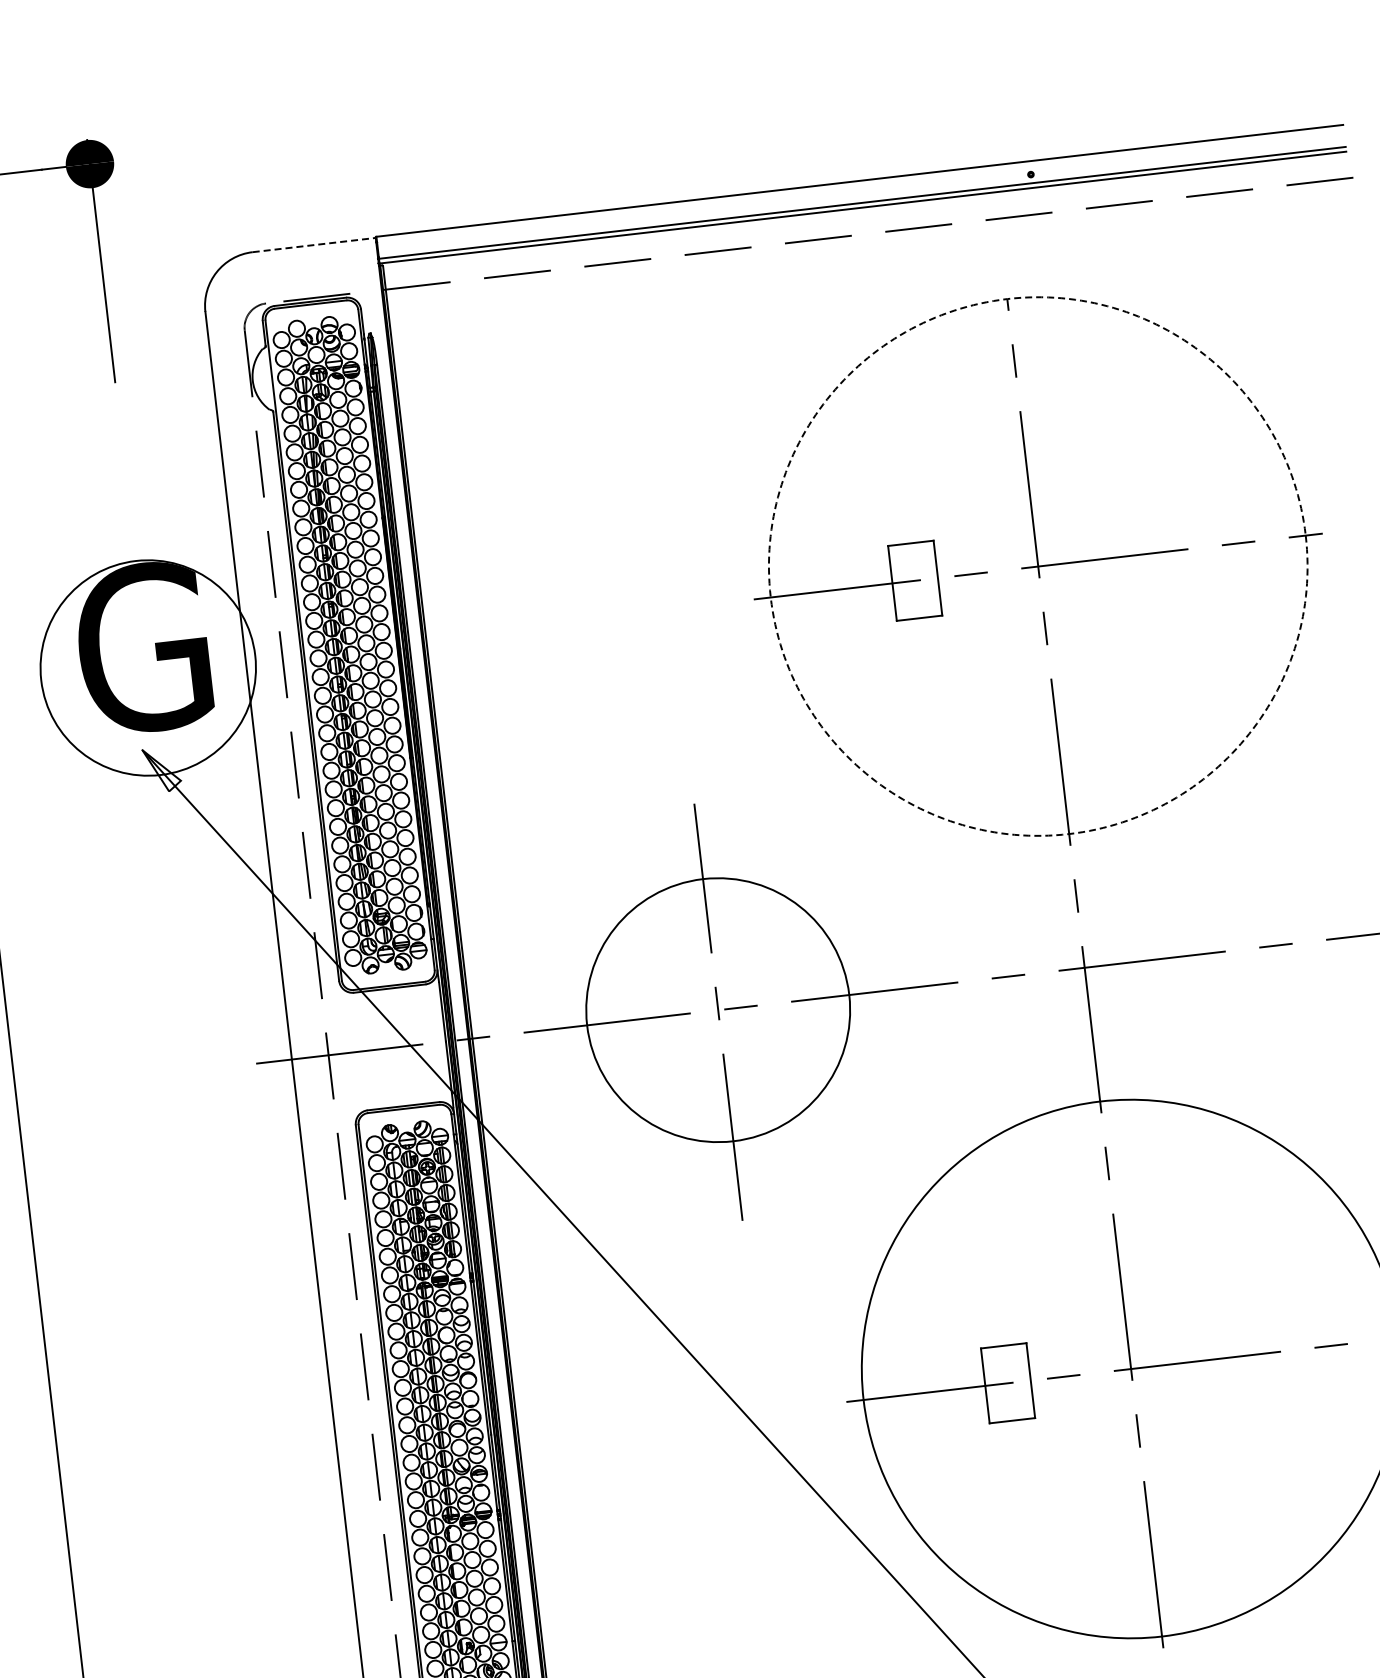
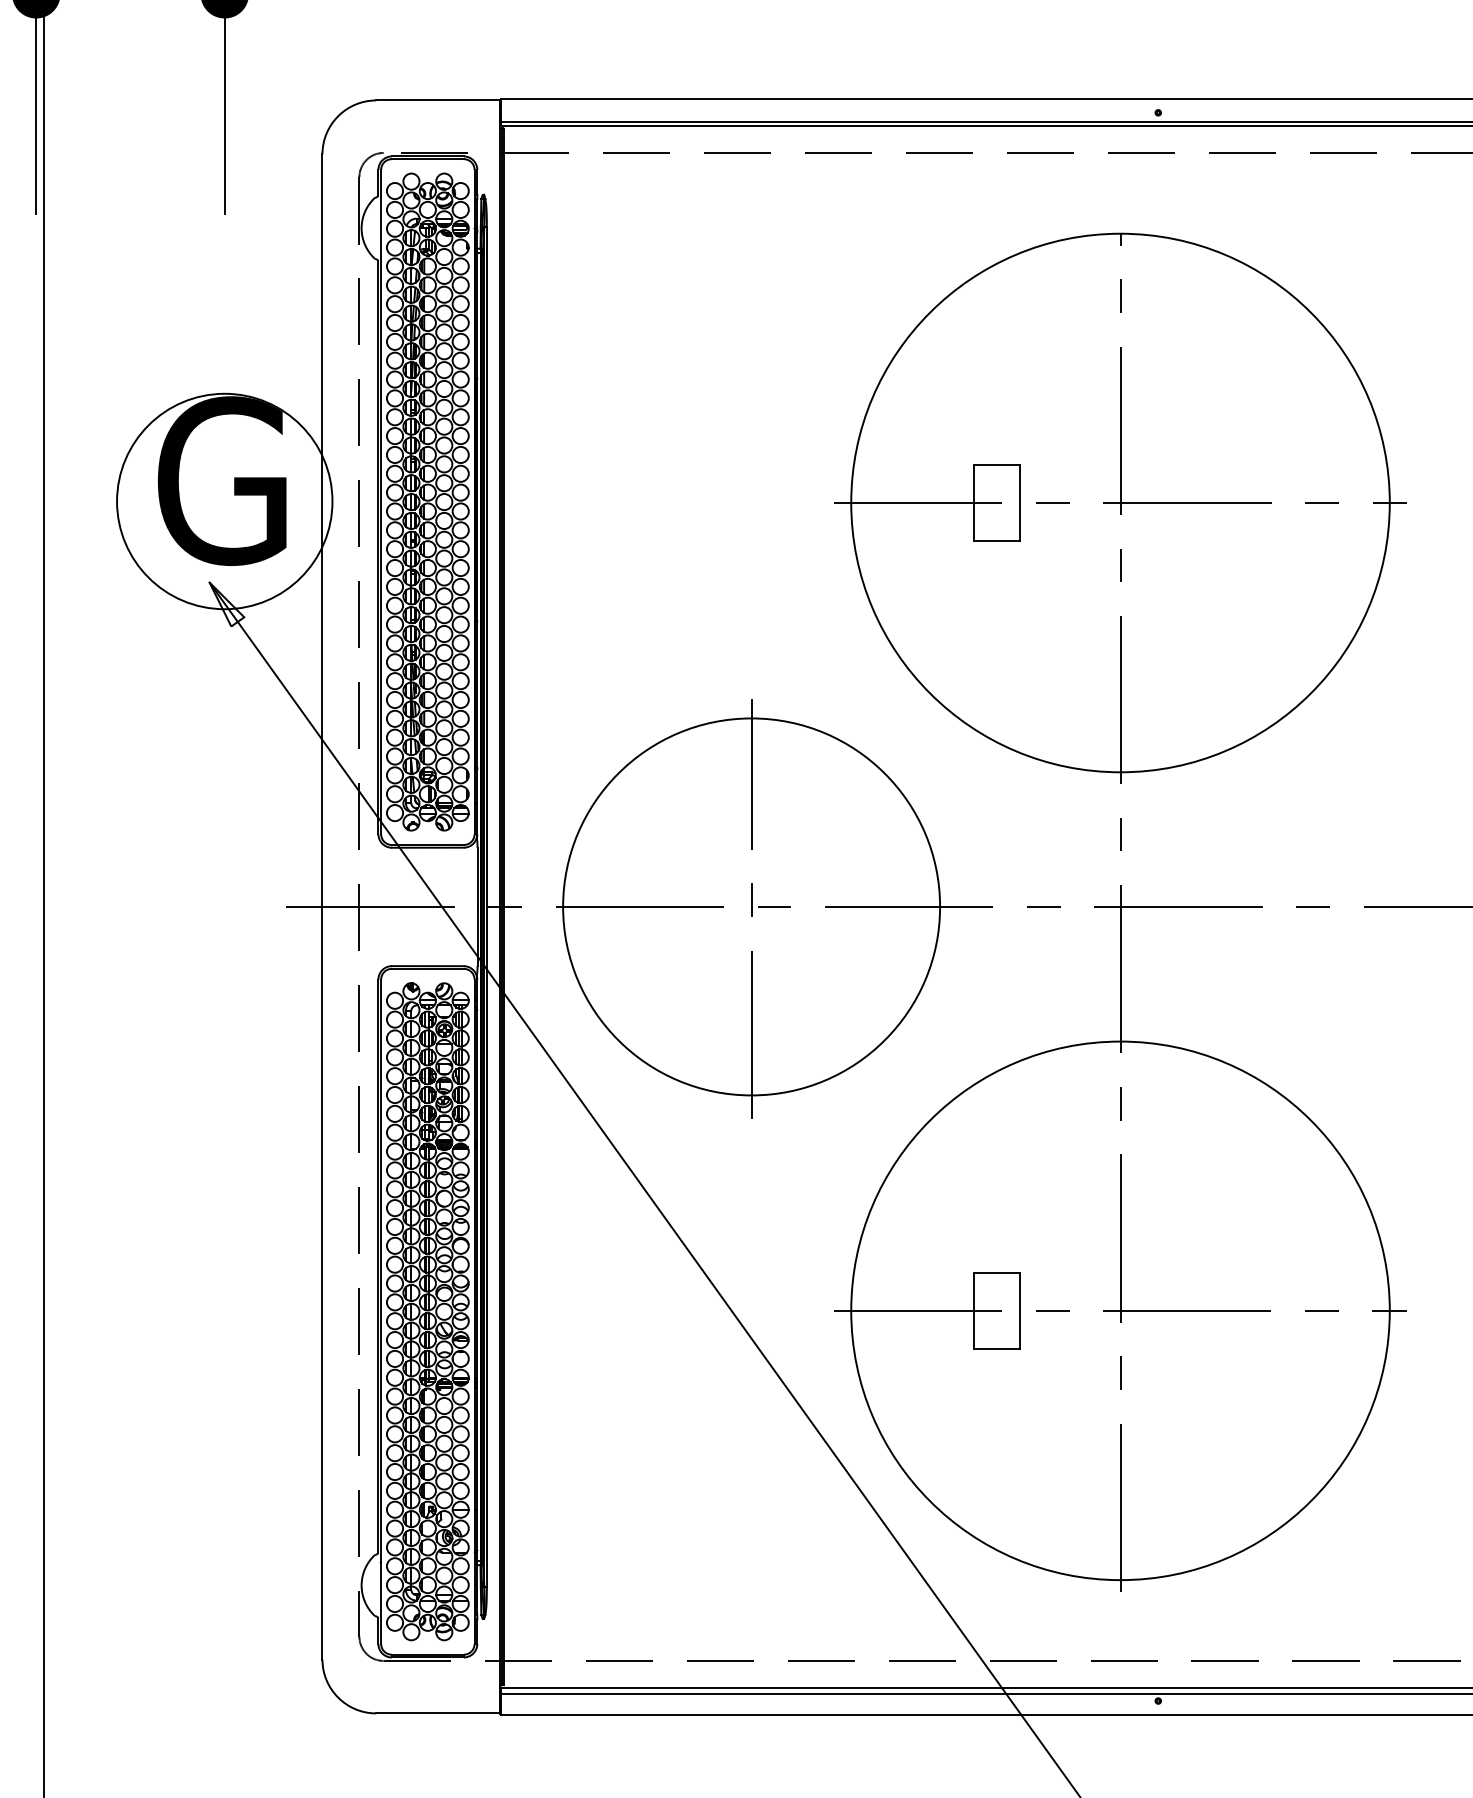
line: (314, 245) -> (438, 100), dashed -> solid
circle: (1038, 566) -> (1120, 502), dashed -> solid
circle: (718, 1009) -> (751, 906), size x1.43

